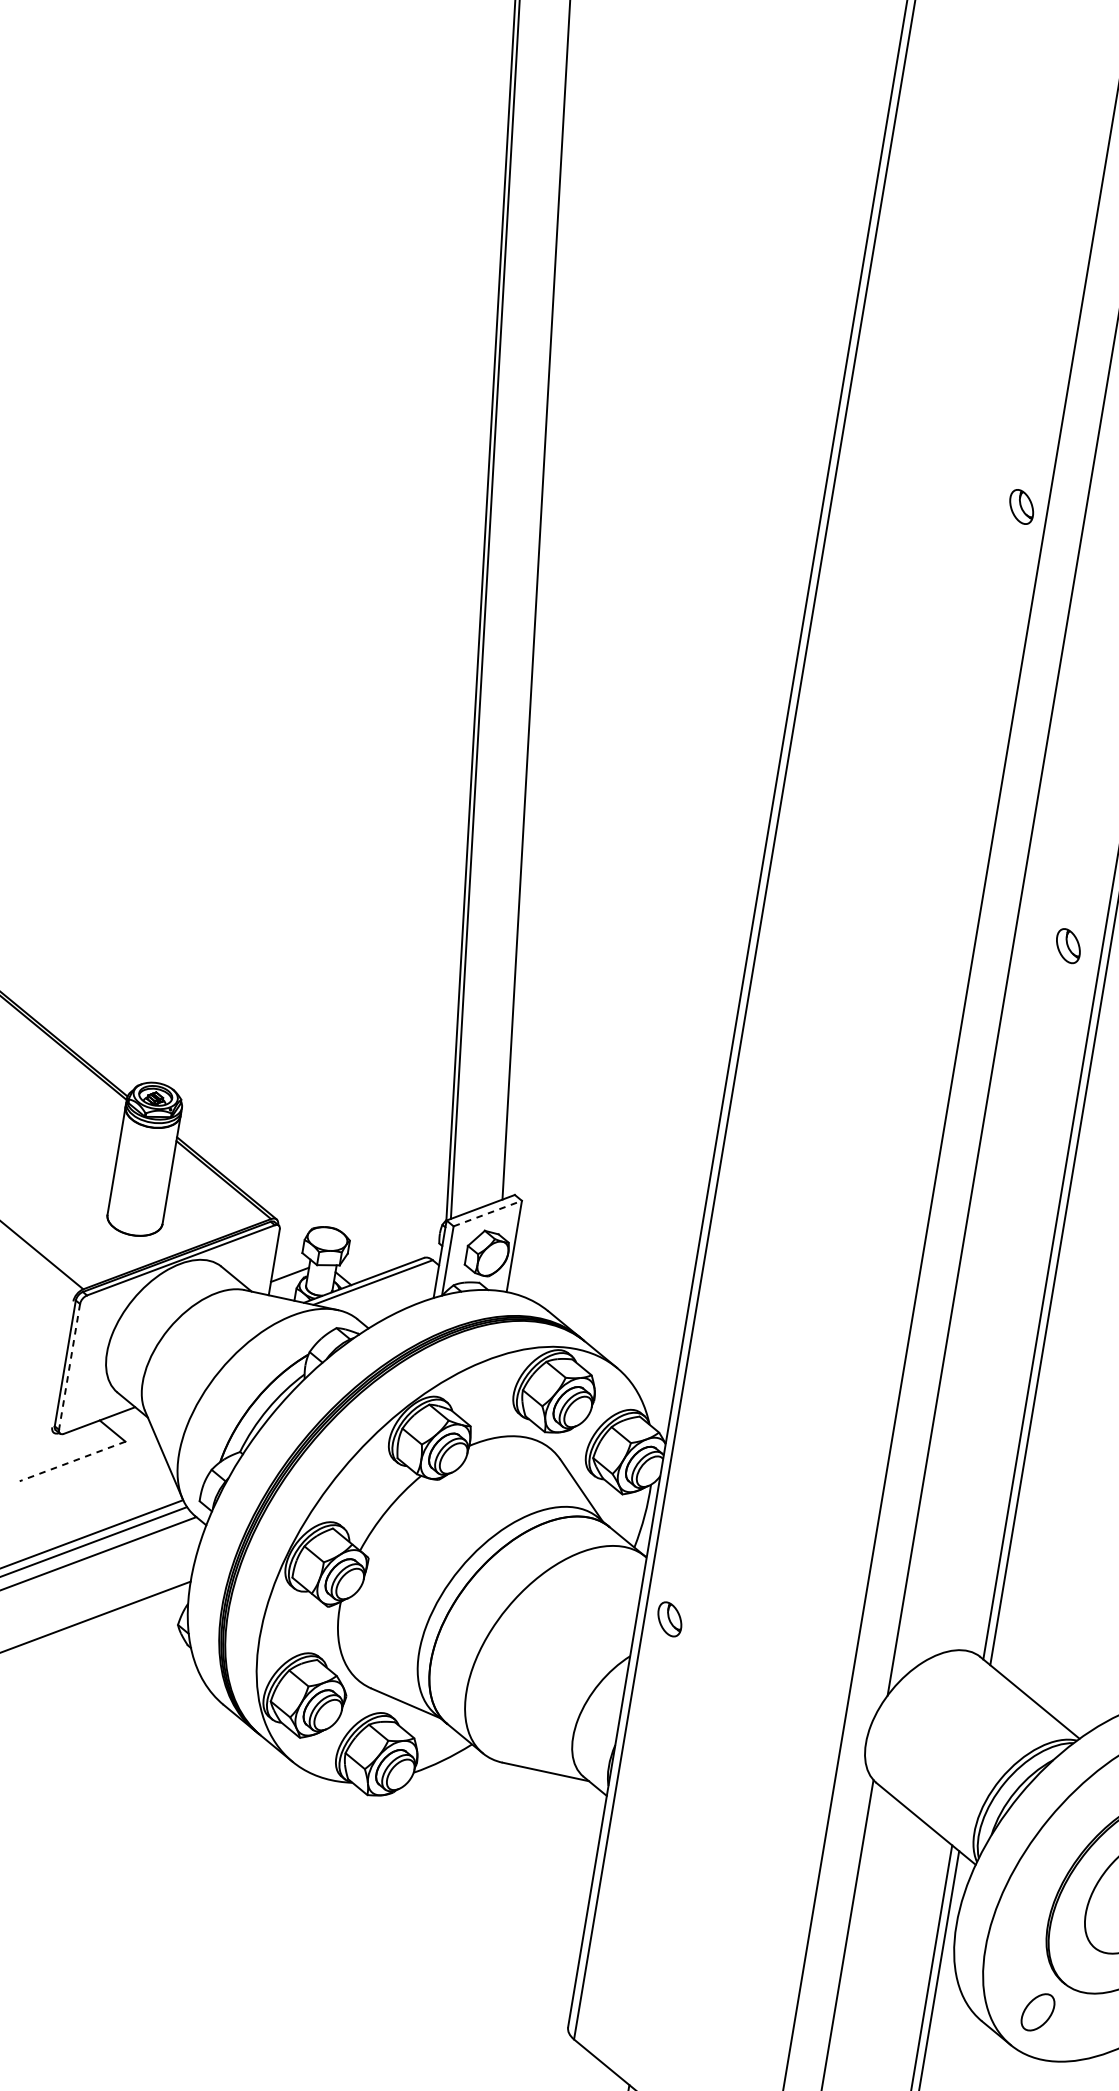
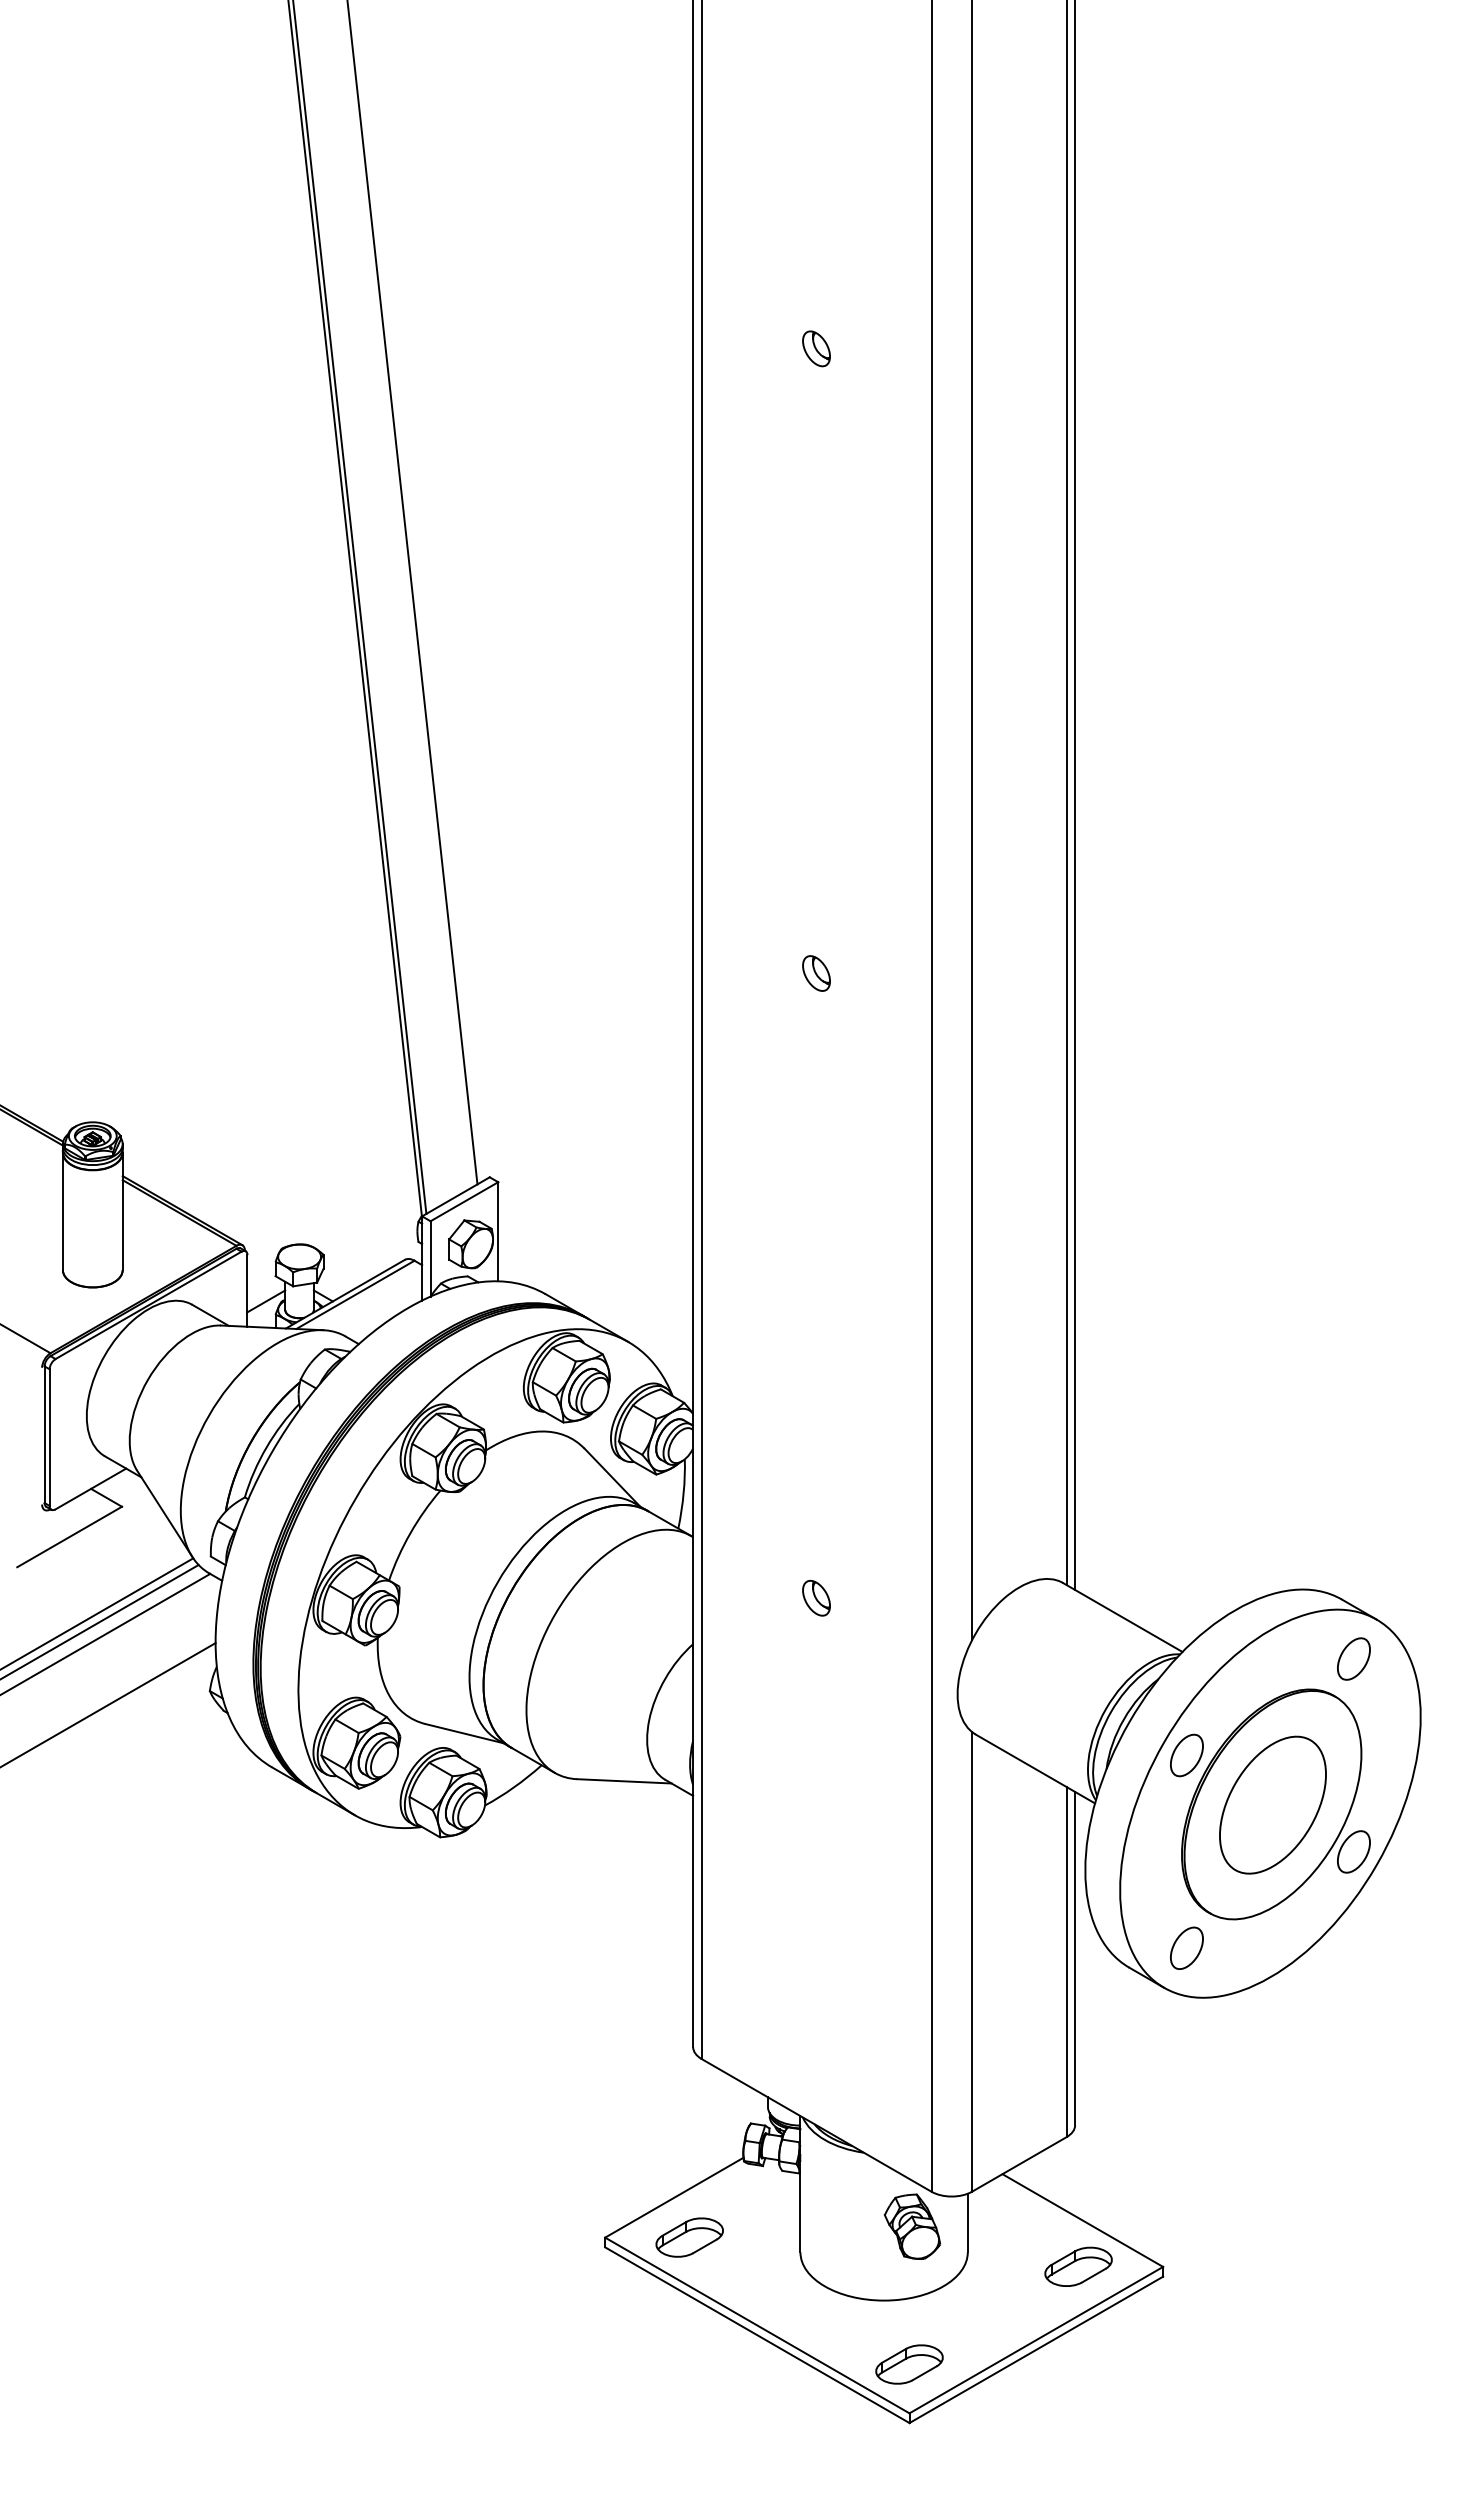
part: (1021, 506) -> (816, 348), moved
part: (1068, 946) -> (816, 973), moved
line: (487, 1213) -> (464, 1201), dashed -> solid
line: (69, 1367) -> (49, 1438), dashed -> solid
line: (72, 1461) -> (69, 1537), dashed -> solid
part: (669, 1618) -> (816, 1597), moved
part: (1067, 1834) -> (1186, 1755), added

